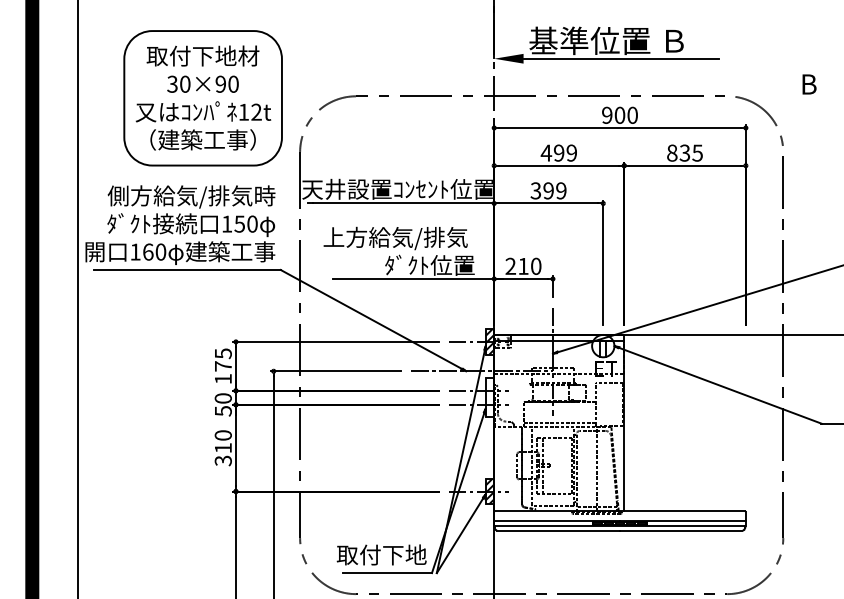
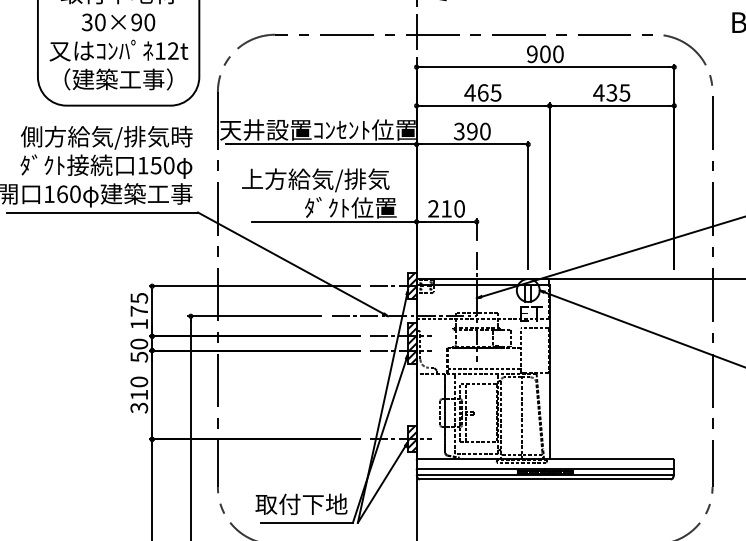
text: (565, 152) -> (489, 92), 499 -> 465
text: (671, 152) -> (598, 92), 835 -> 435
text: (561, 190) -> (485, 131), 399 -> 390
hatch: (489, 397) -> (411, 343), added

